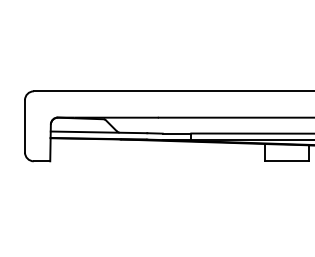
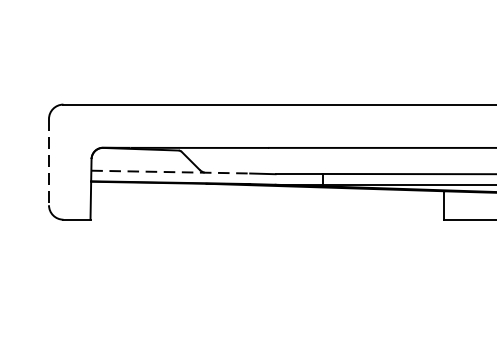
line: (25, 126) -> (49, 162), solid -> dashed
line: (99, 132) -> (171, 172), solid -> dashed

